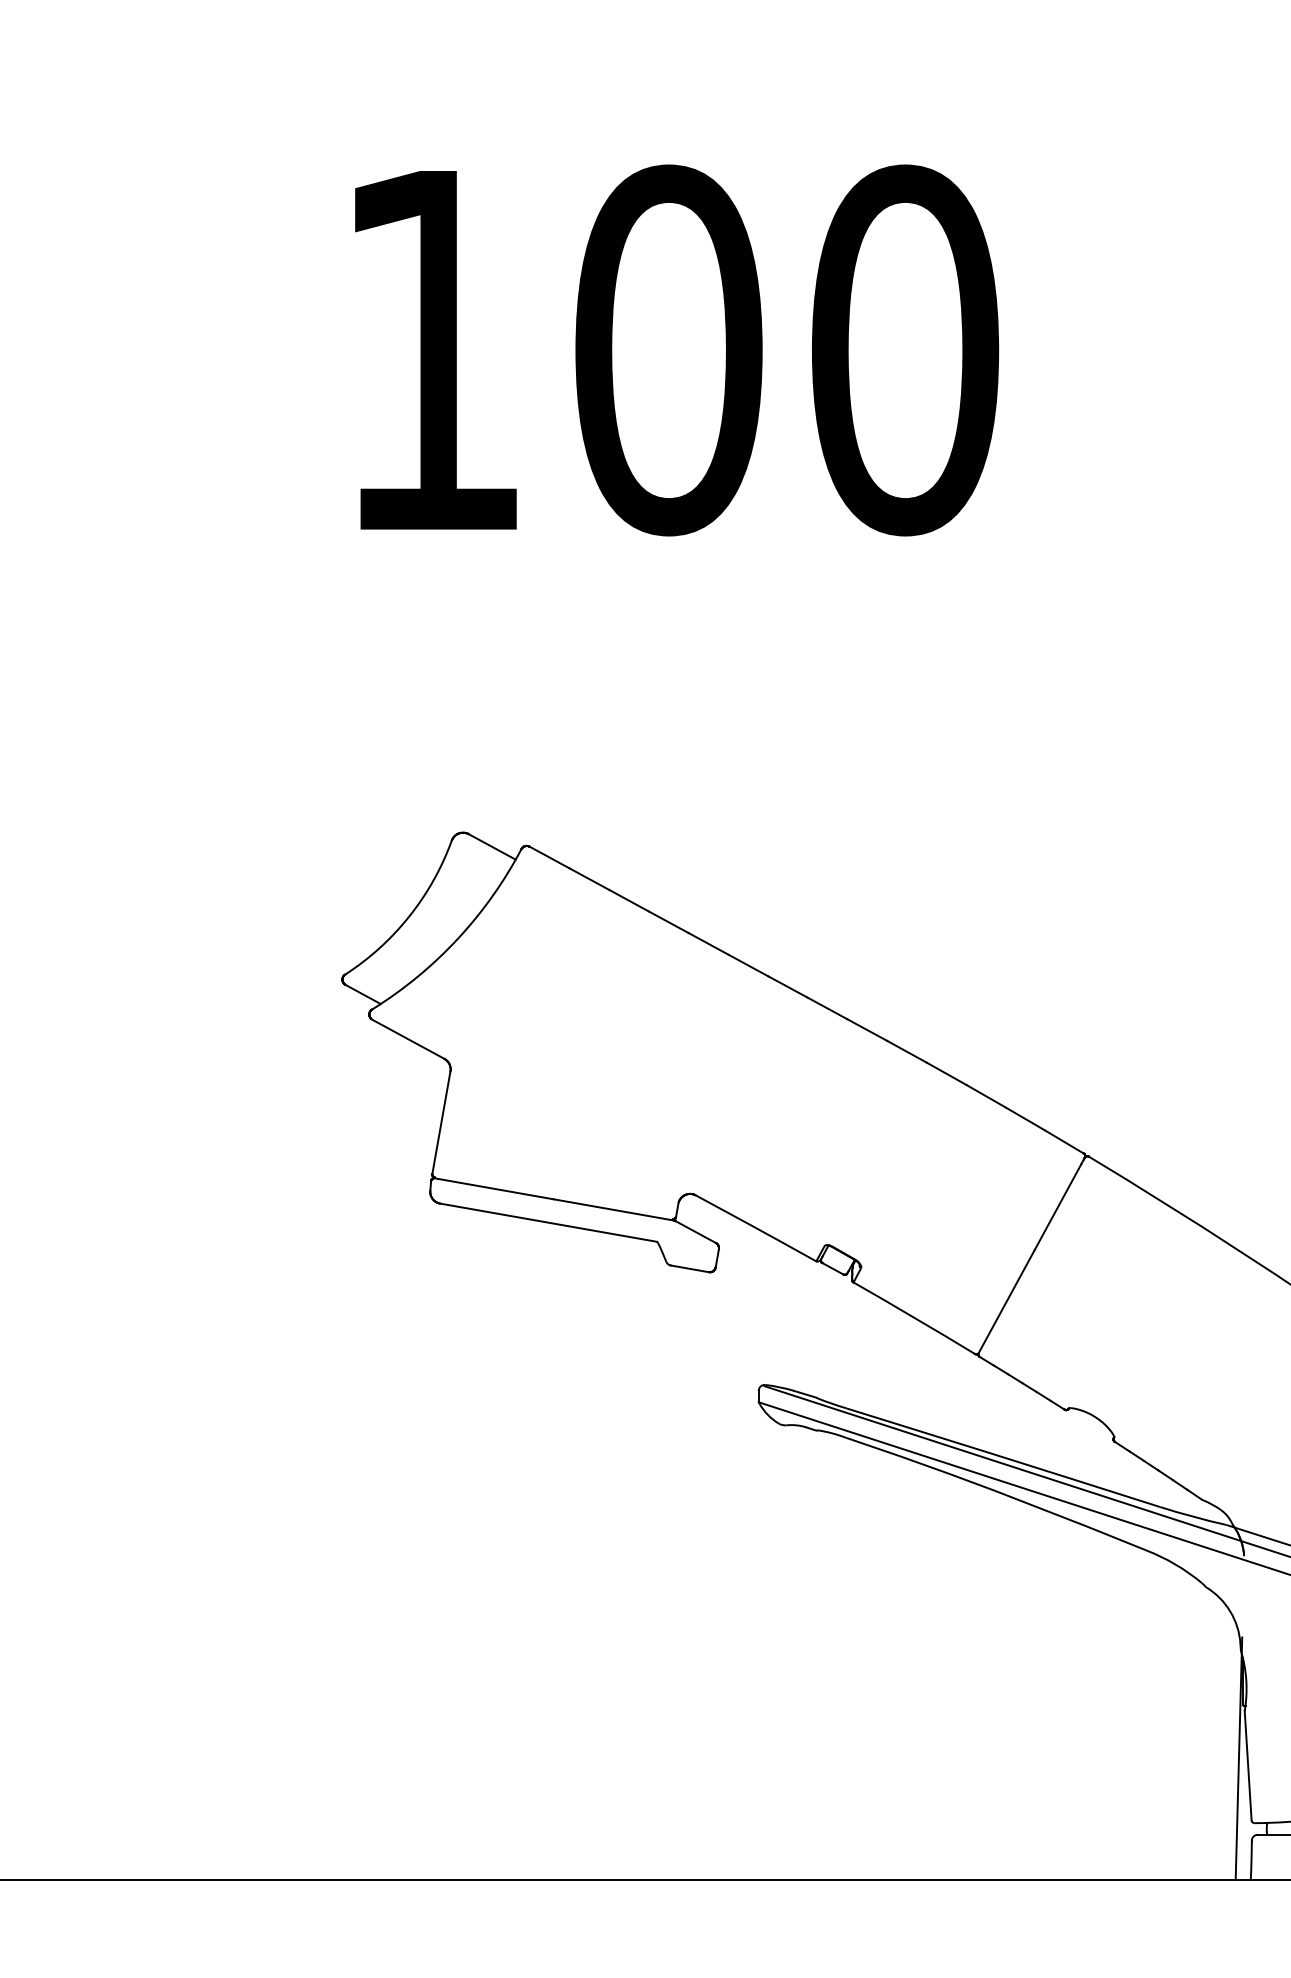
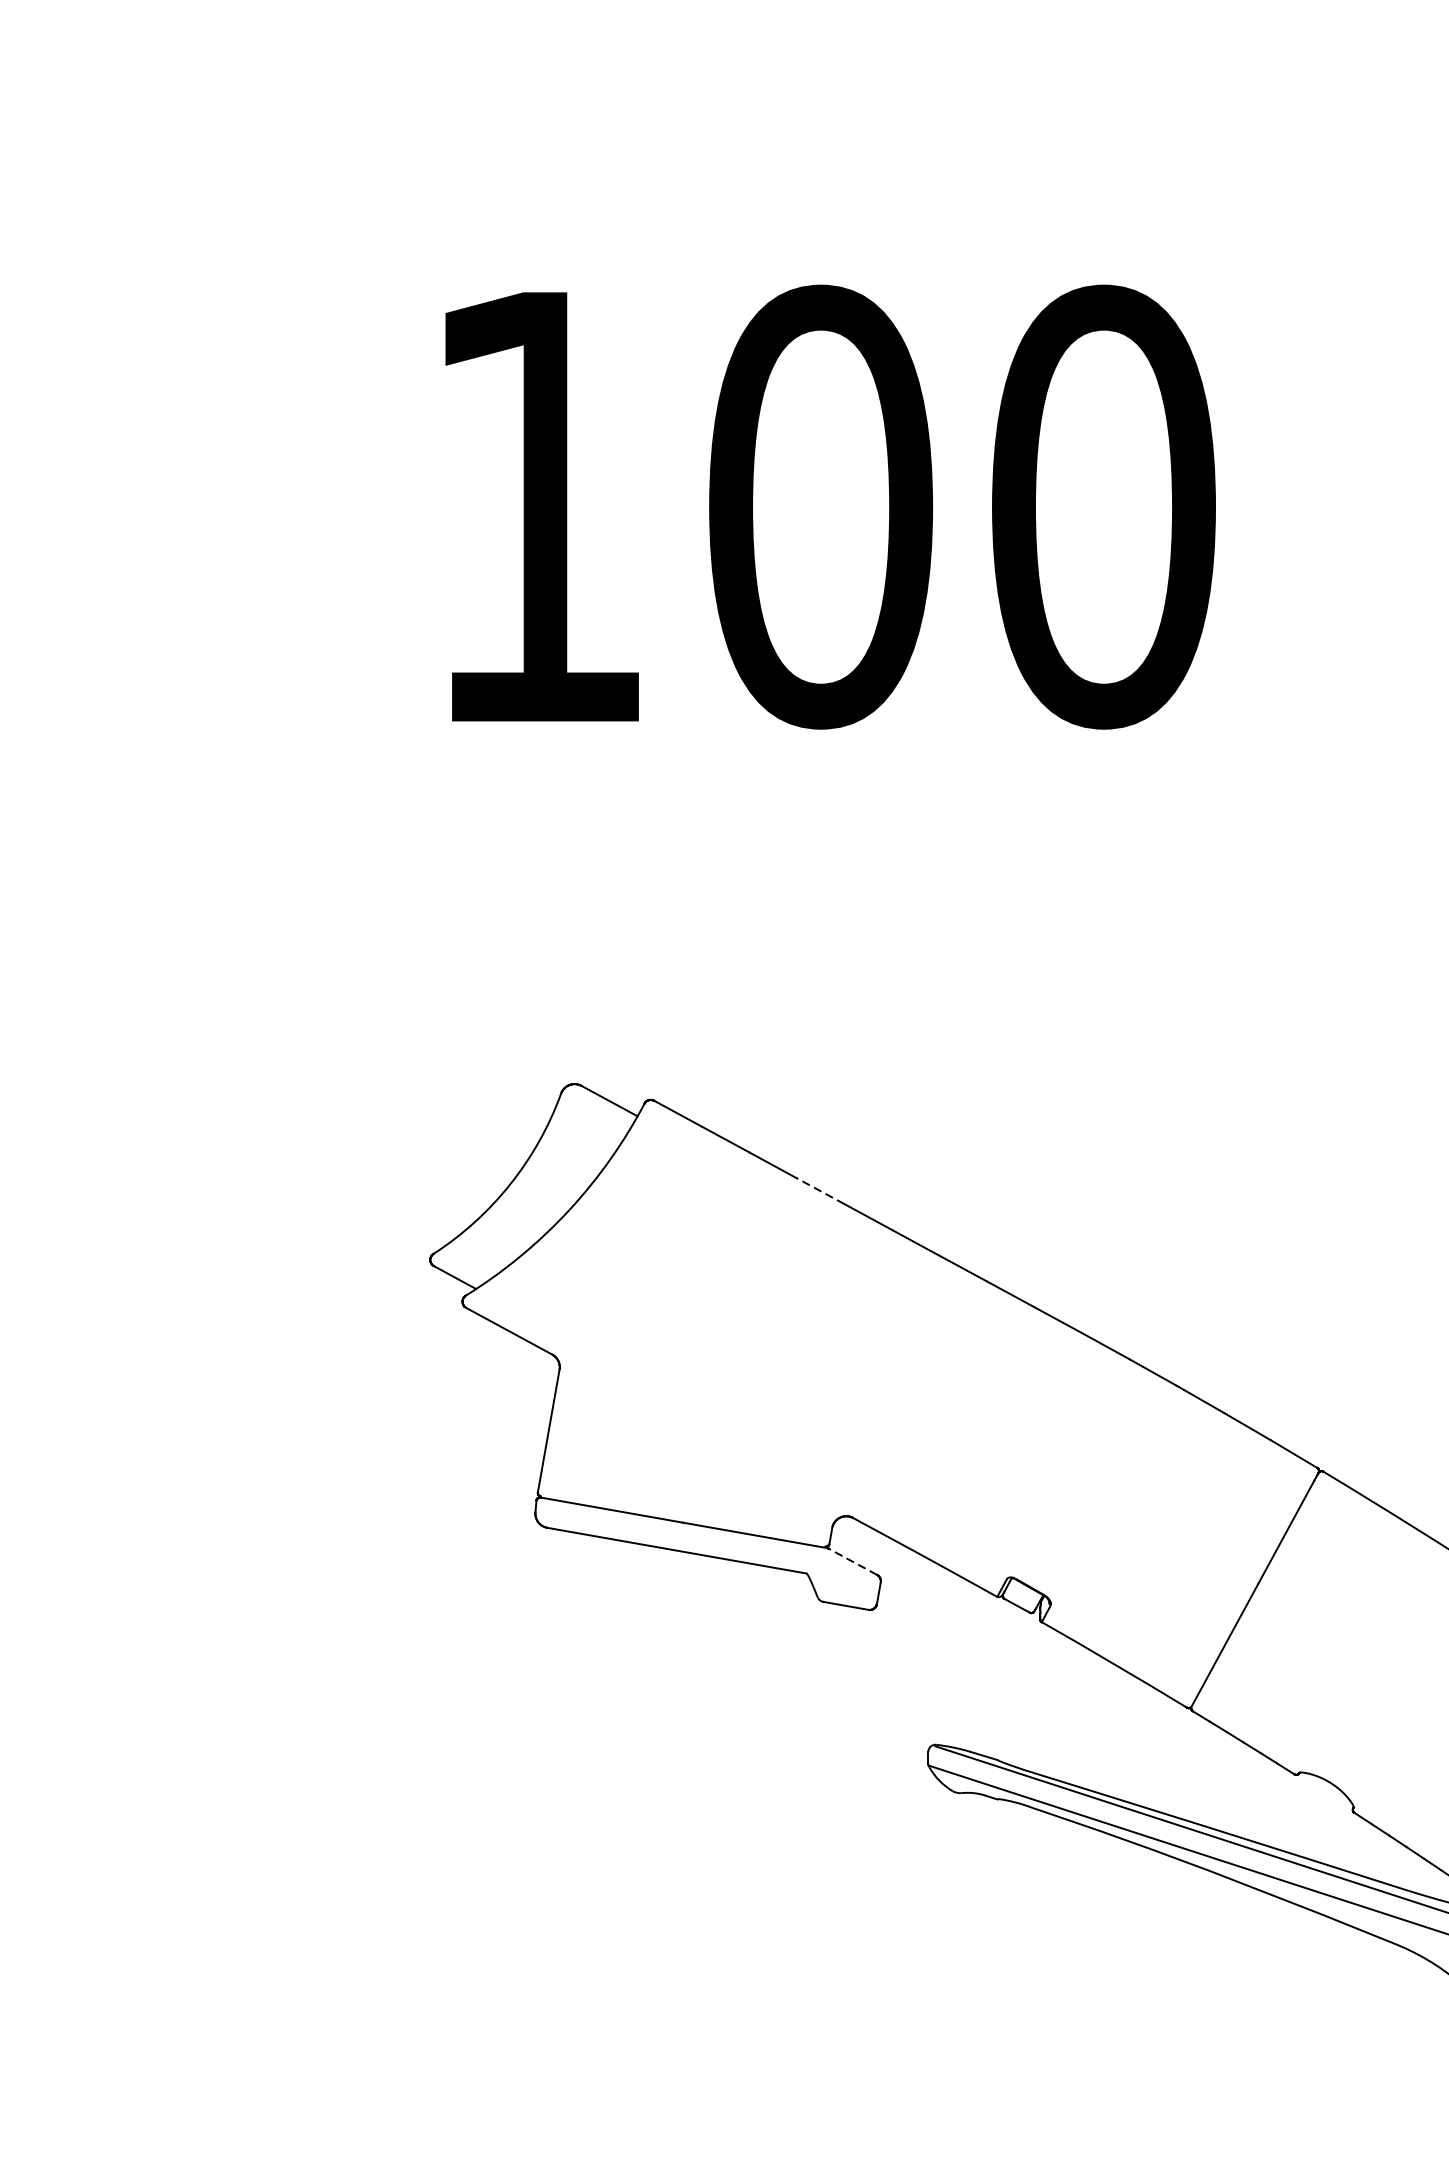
line: (668, 922) -> (820, 1191), solid -> dashed
line: (695, 1232) -> (852, 1562), solid -> dashed

